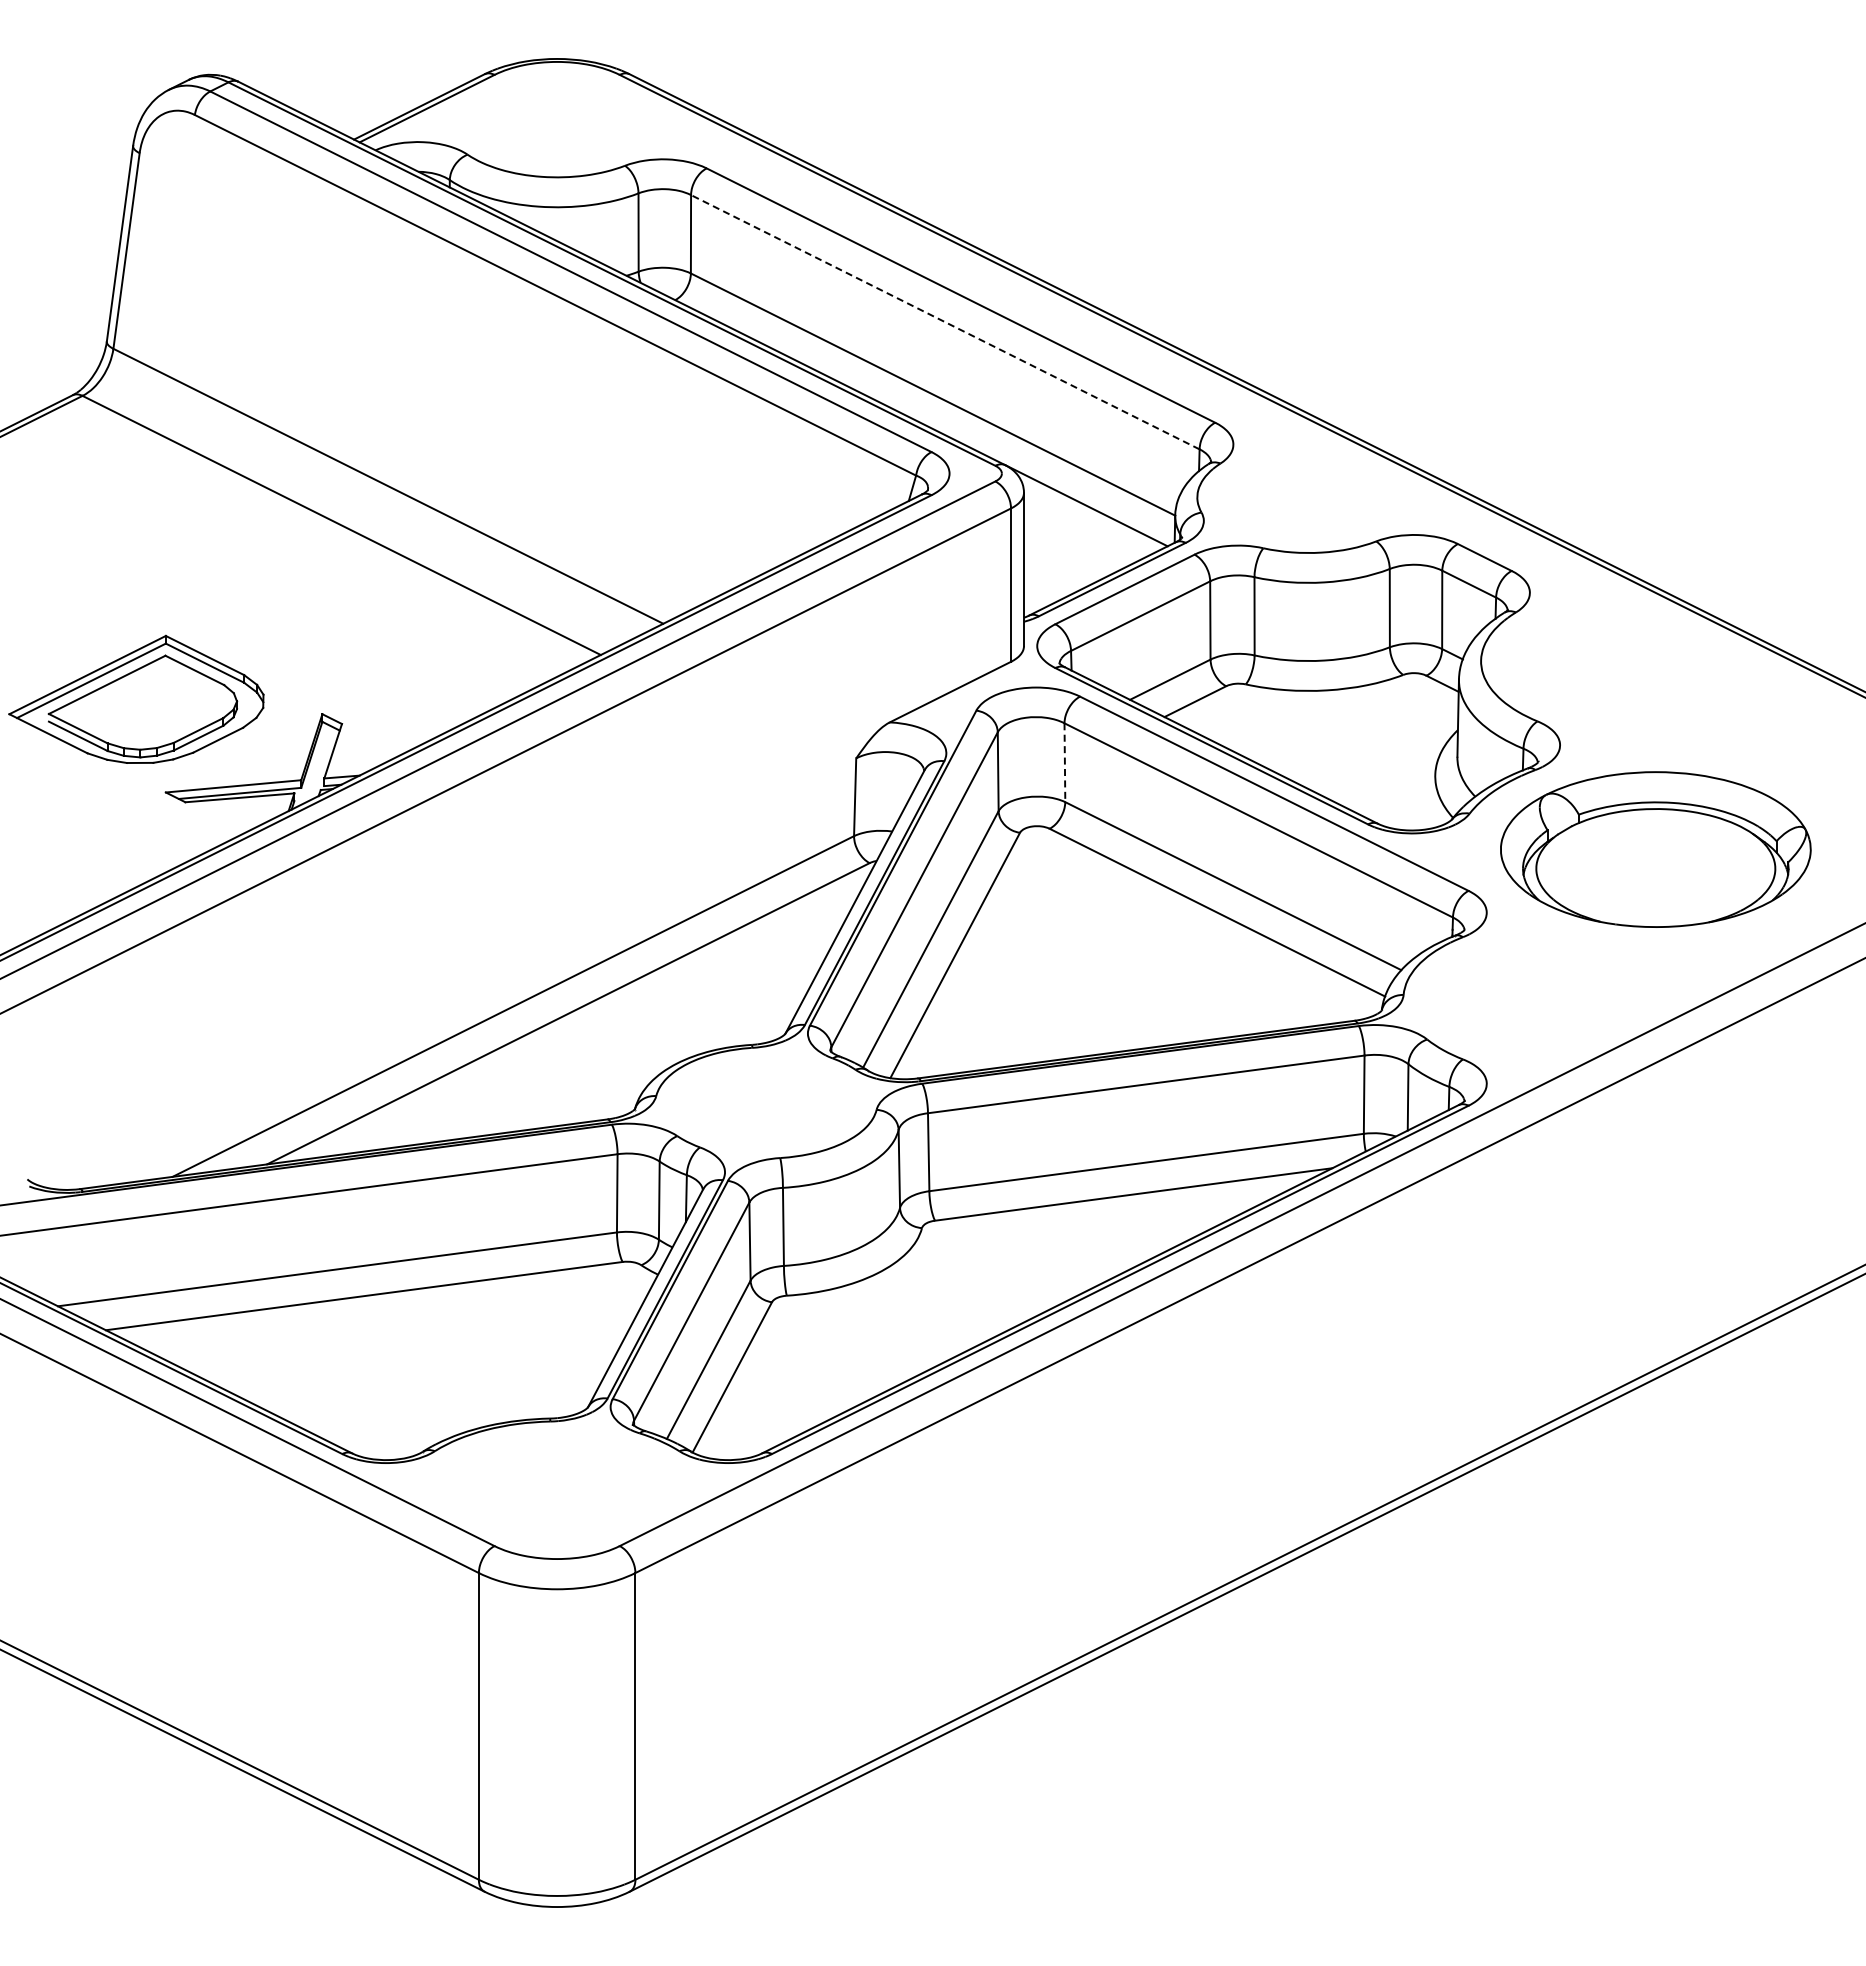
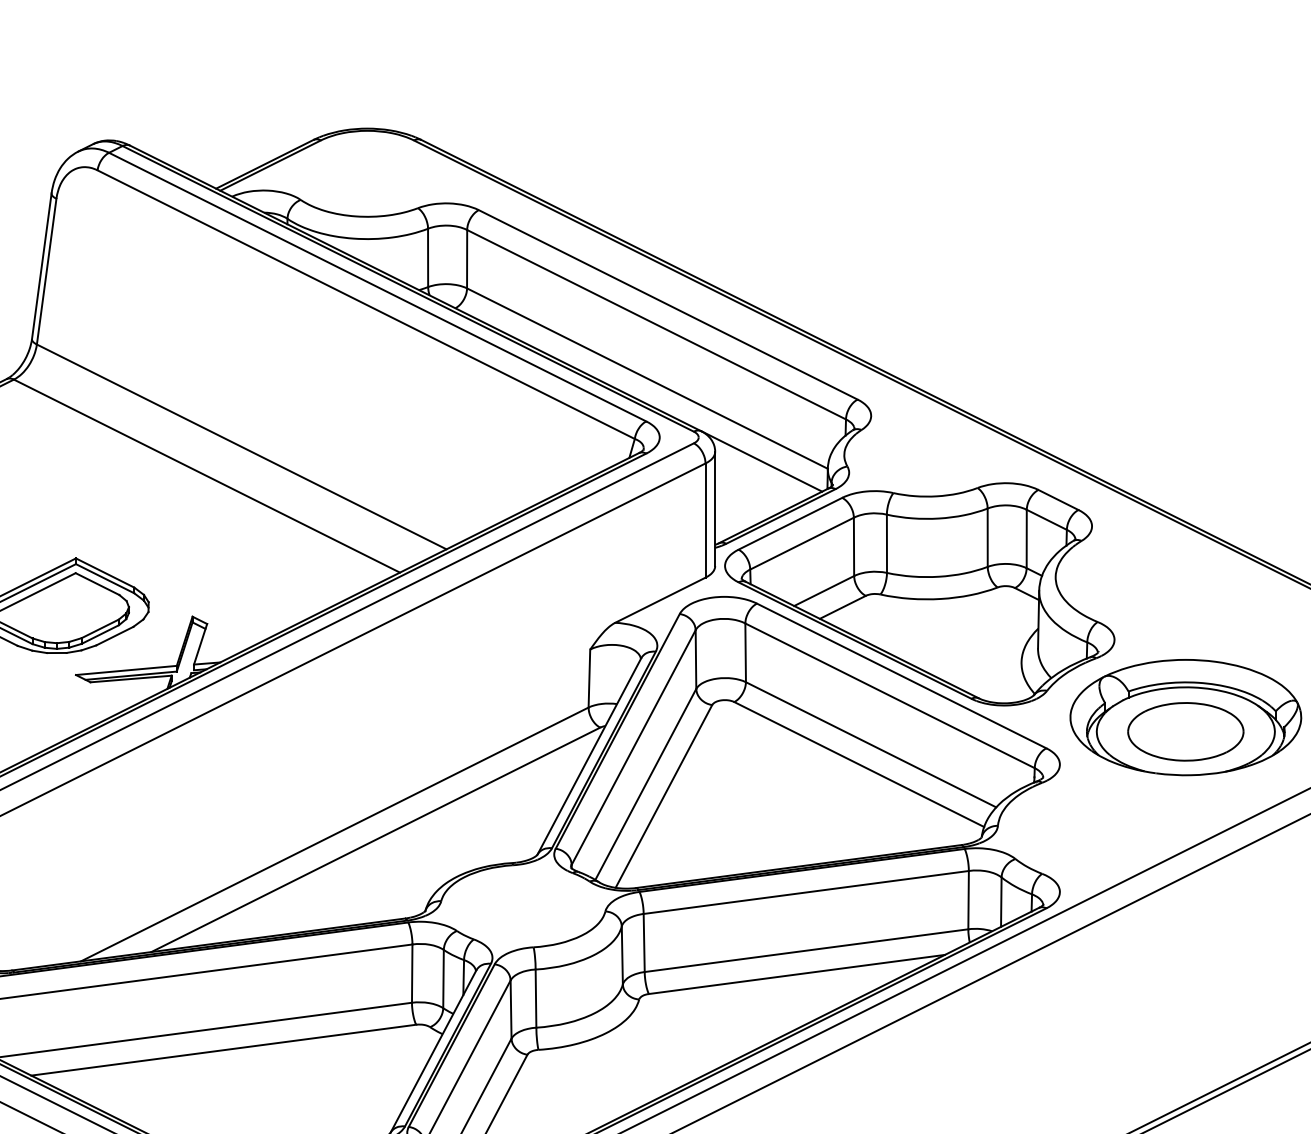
line: (944, 322) -> (655, 324), dashed -> solid
line: (1064, 763) -> (745, 653), dashed -> solid
part: (1655, 868) -> (1185, 731), added

